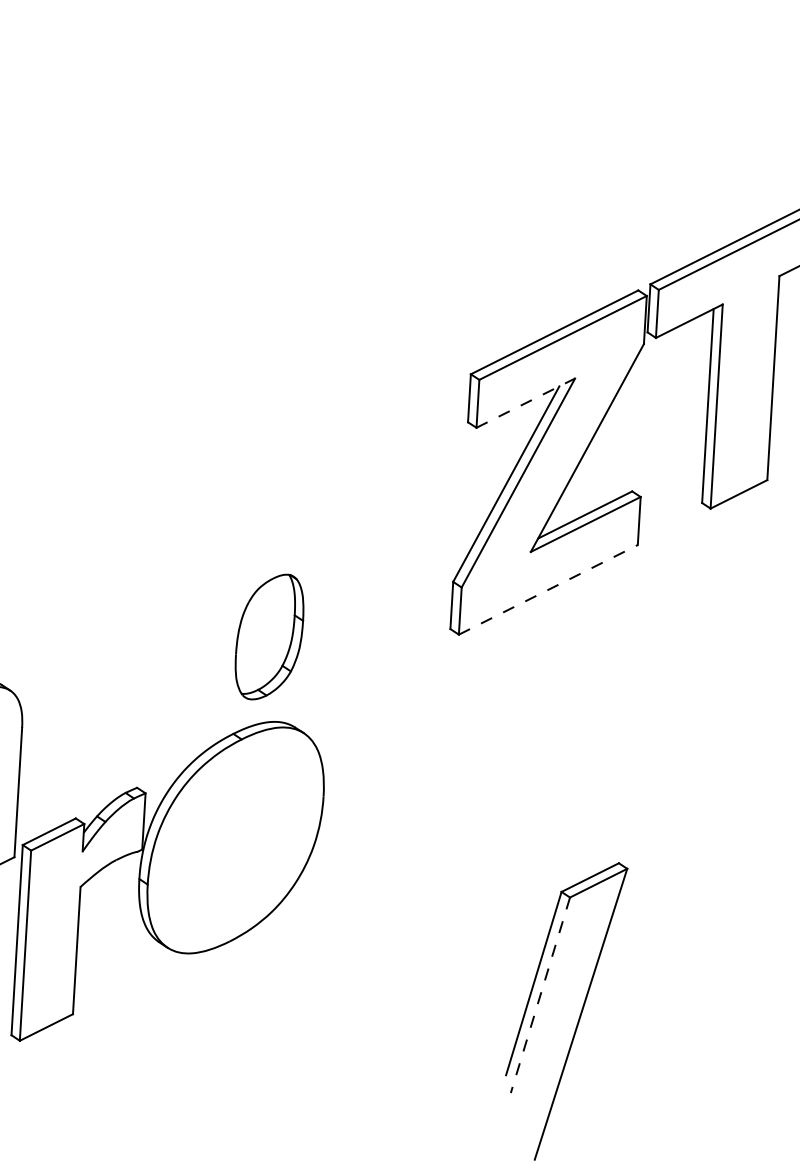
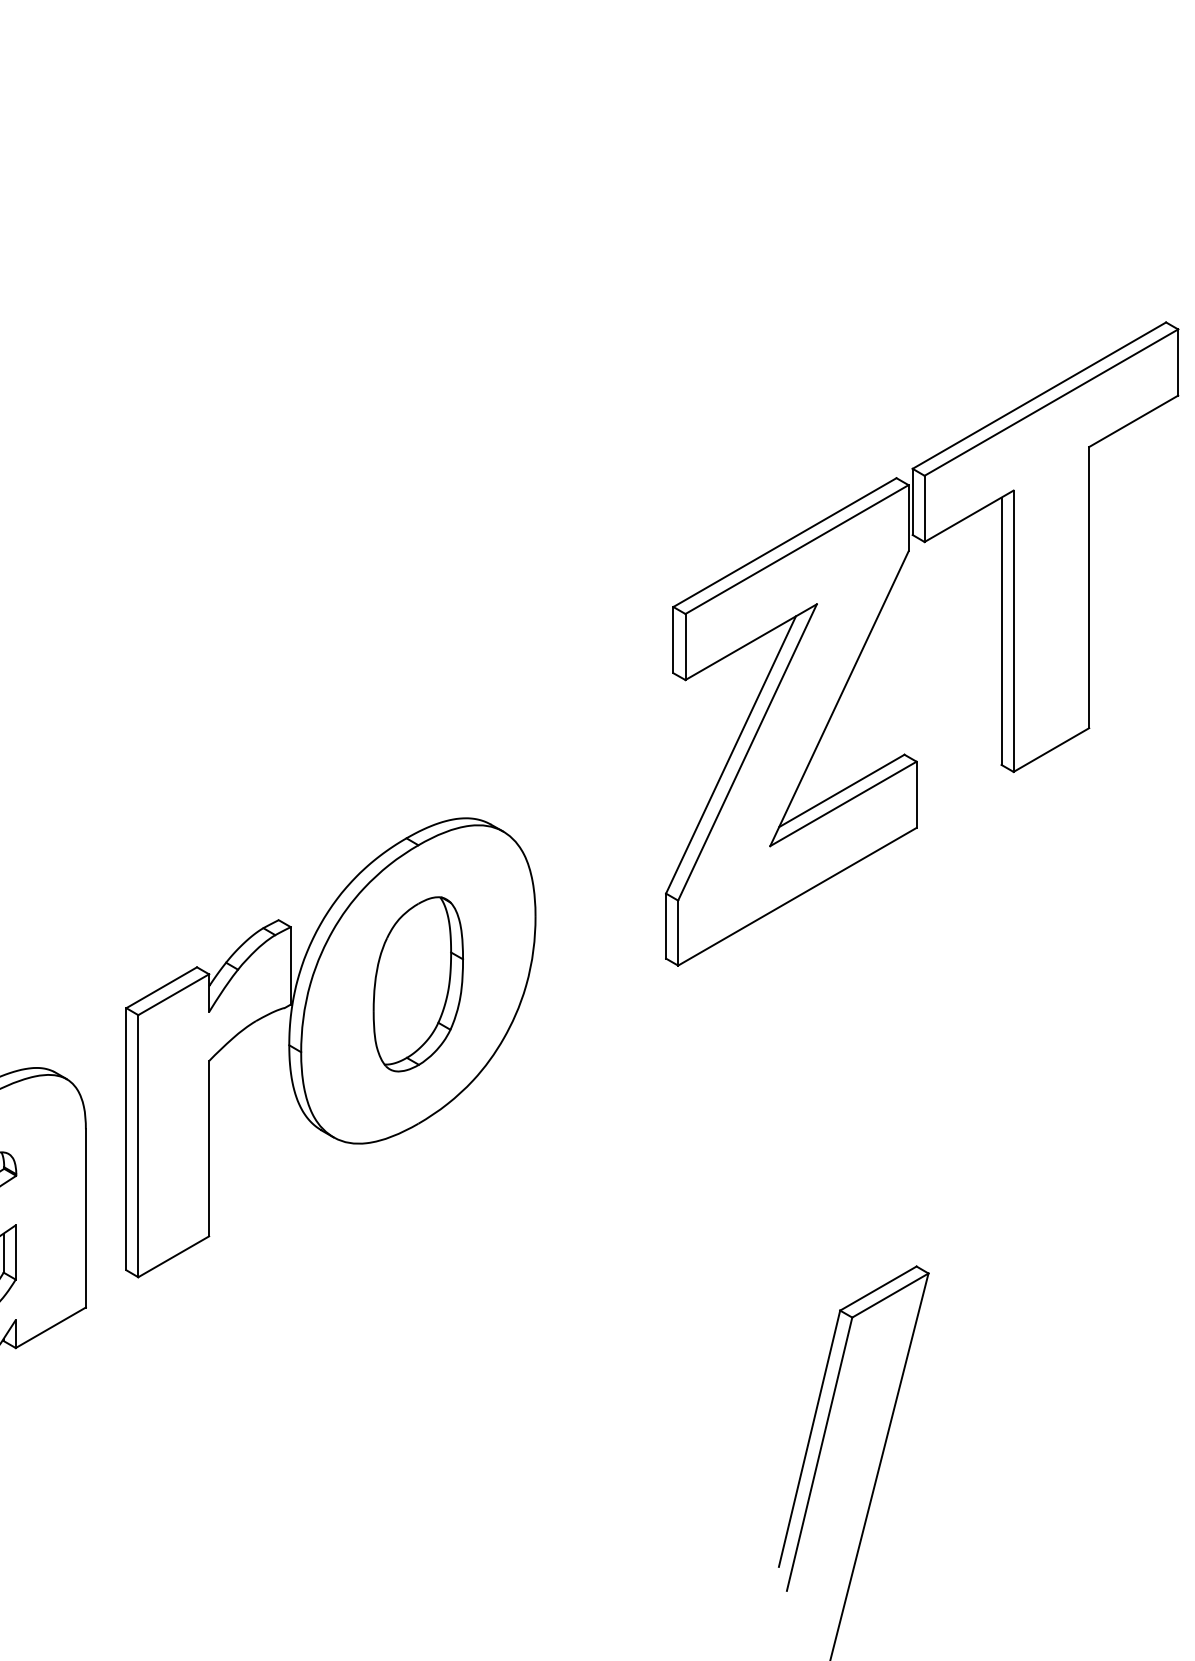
line: (526, 403) -> (751, 642), dashed -> solid
line: (548, 589) -> (797, 896), dashed -> solid
part: (169, 882) -> (330, 1047), moved
line: (540, 995) -> (819, 1454), dashed -> solid

